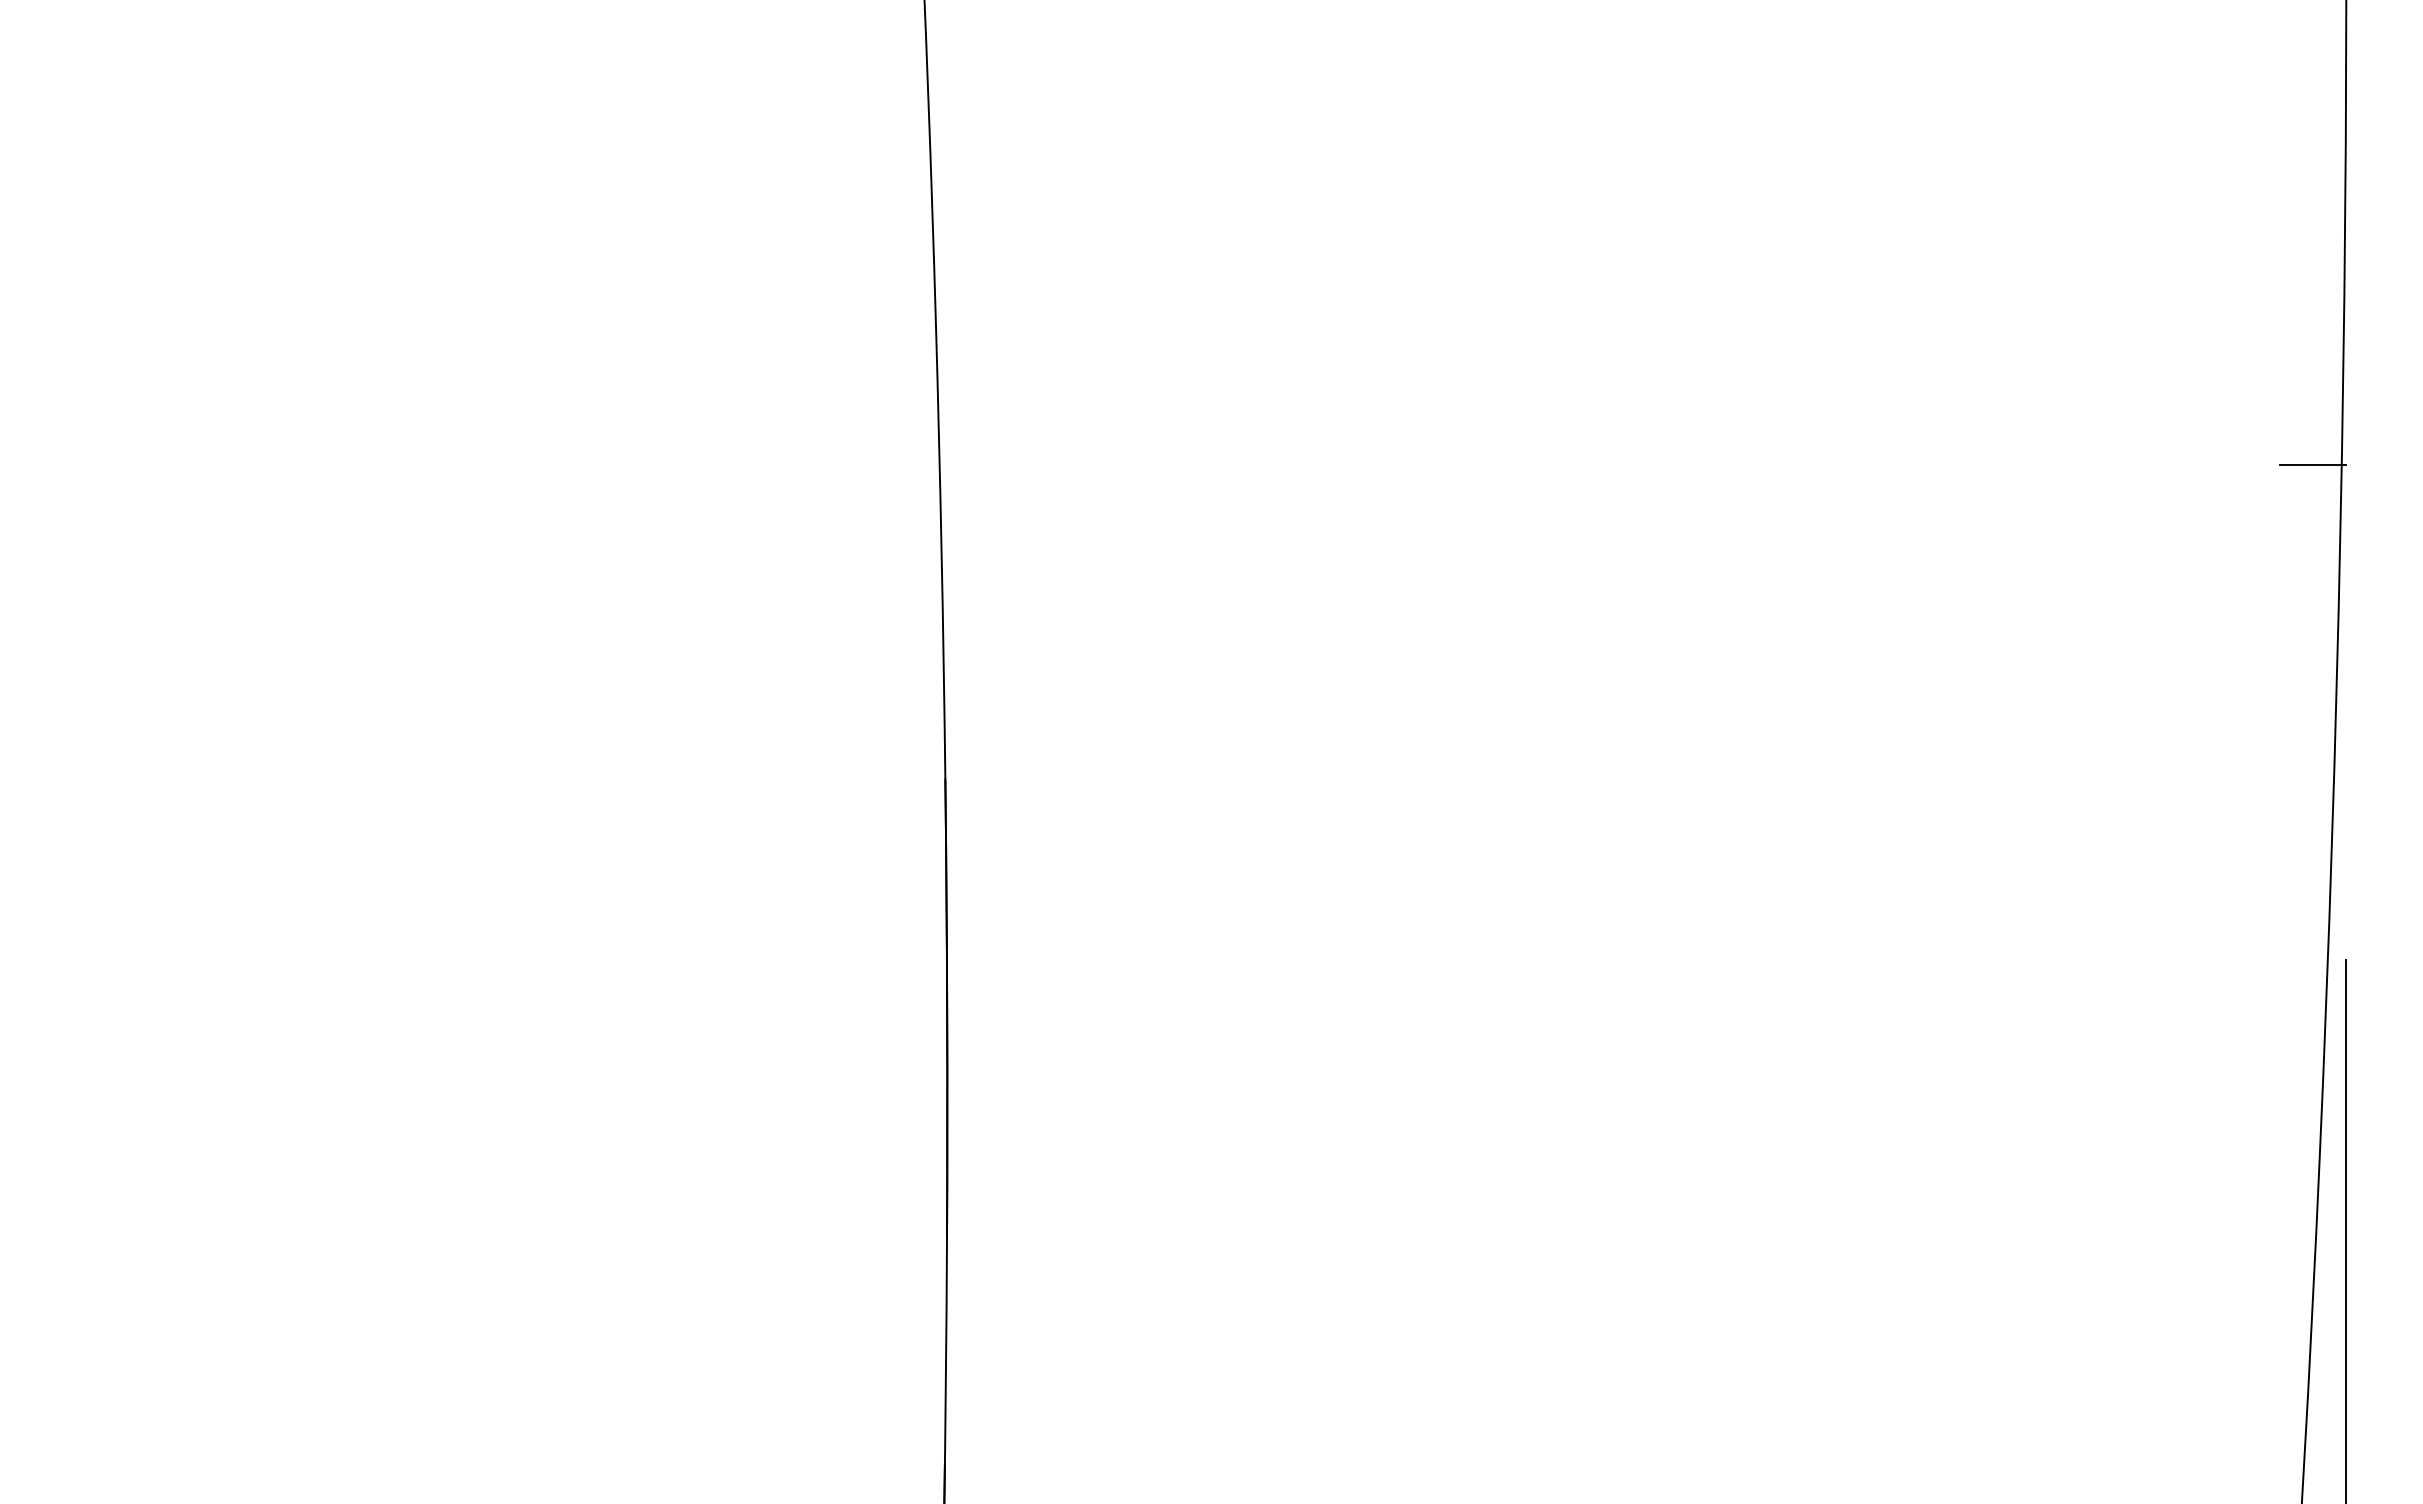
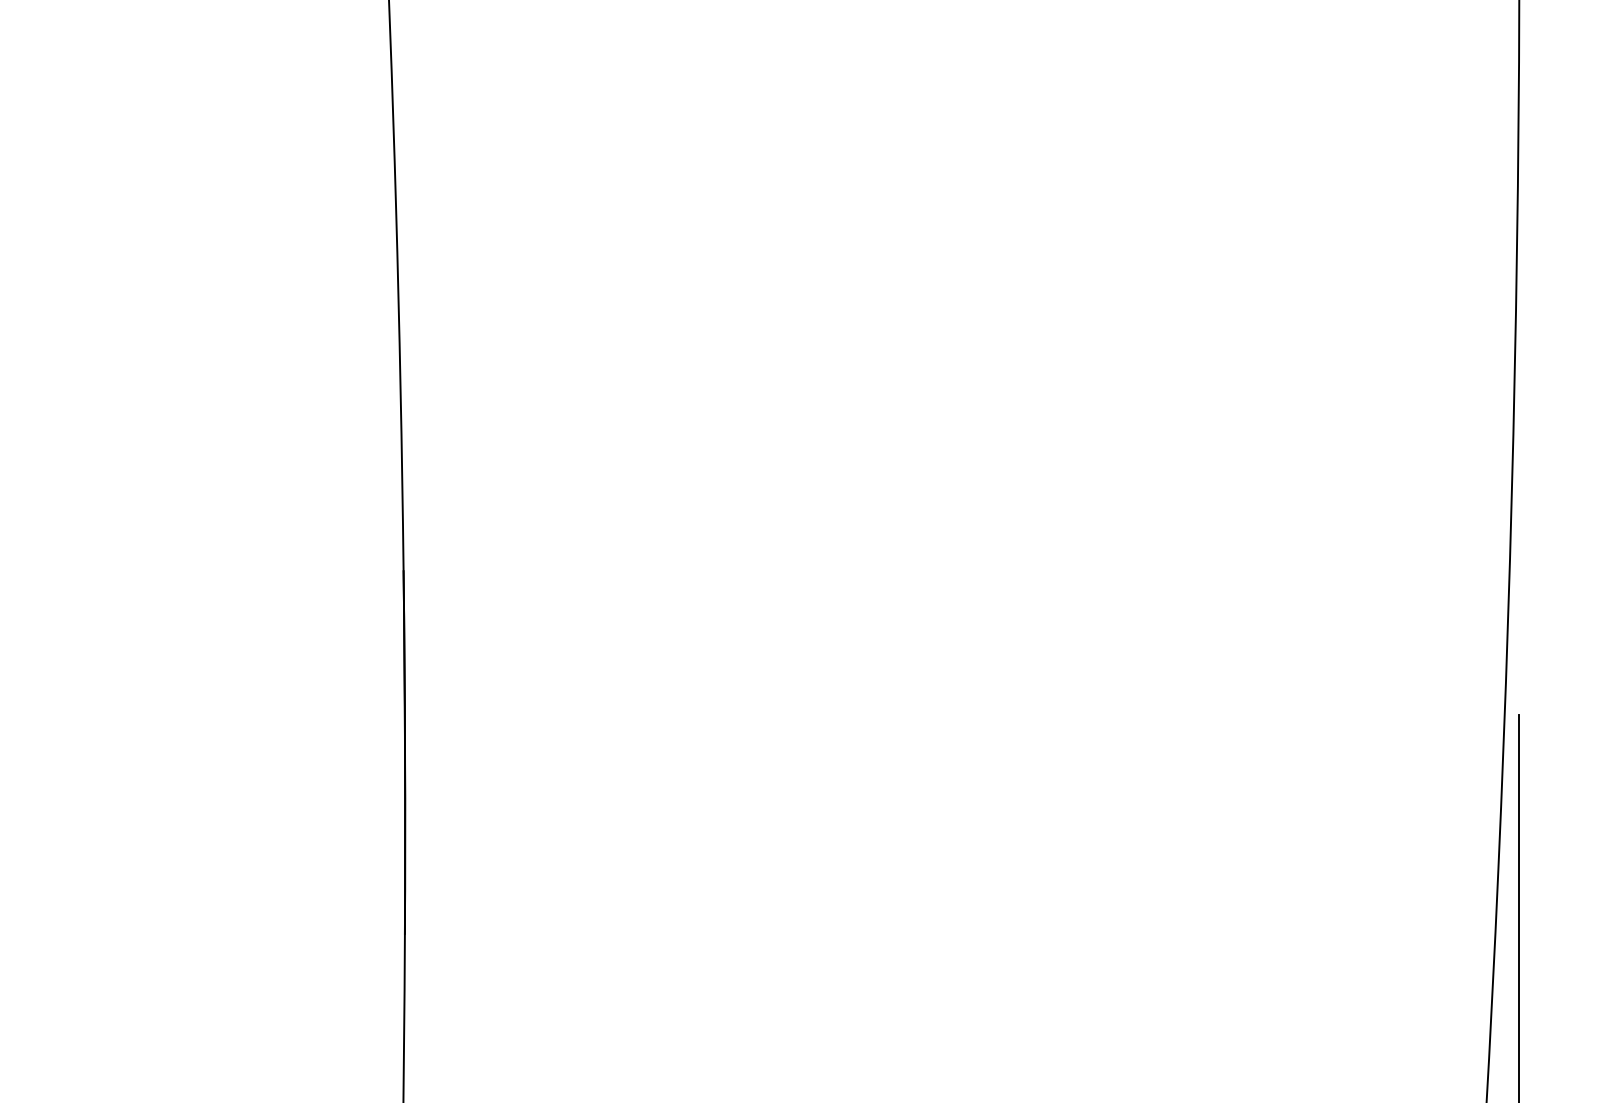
line: (2313, 464) -> (1493, 319), removed

